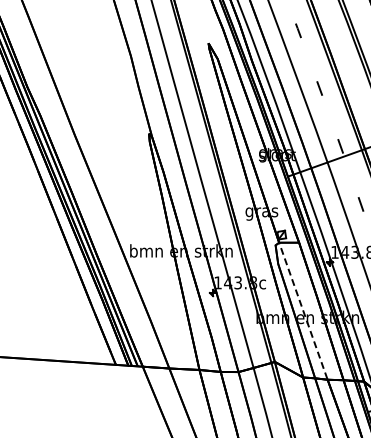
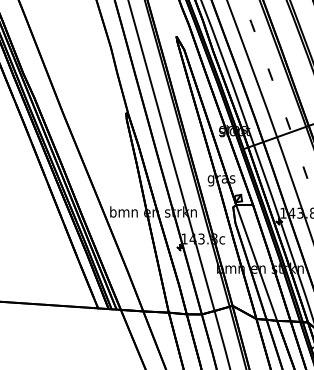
line: (303, 310) -> (256, 262), dashed -> solid

